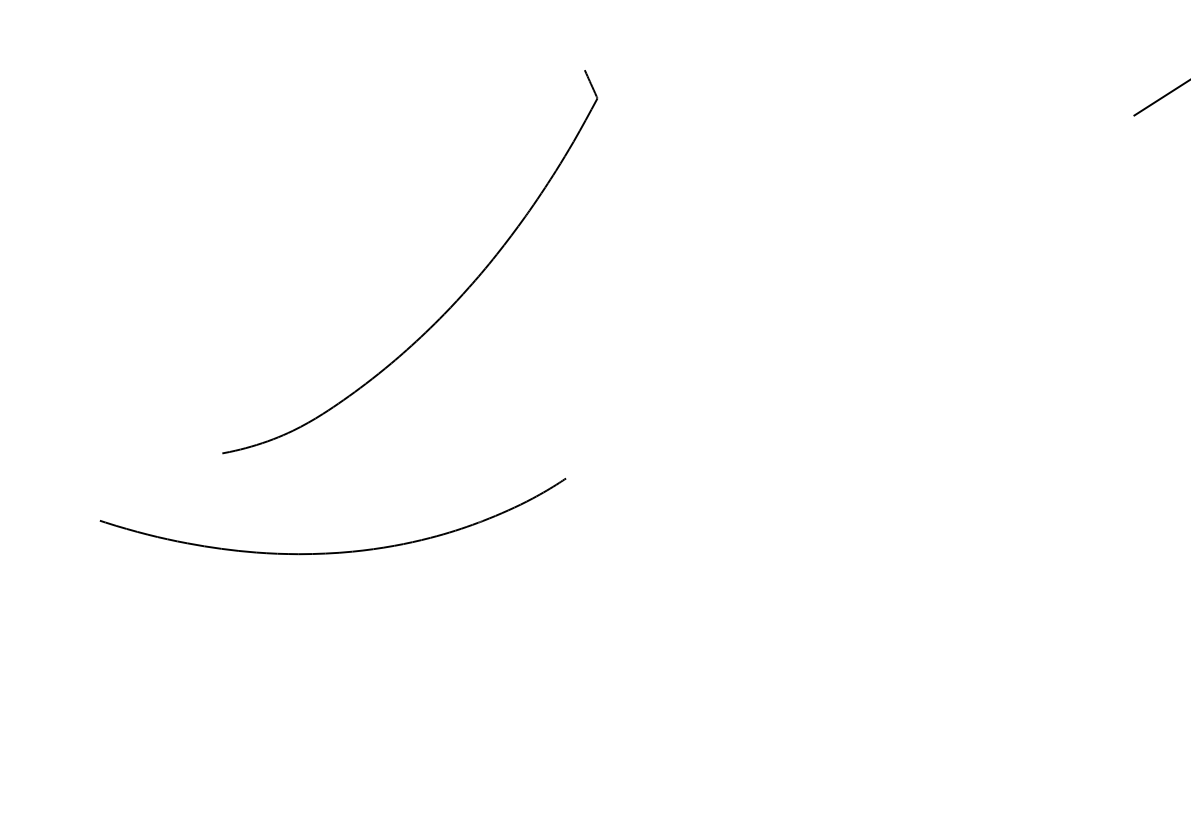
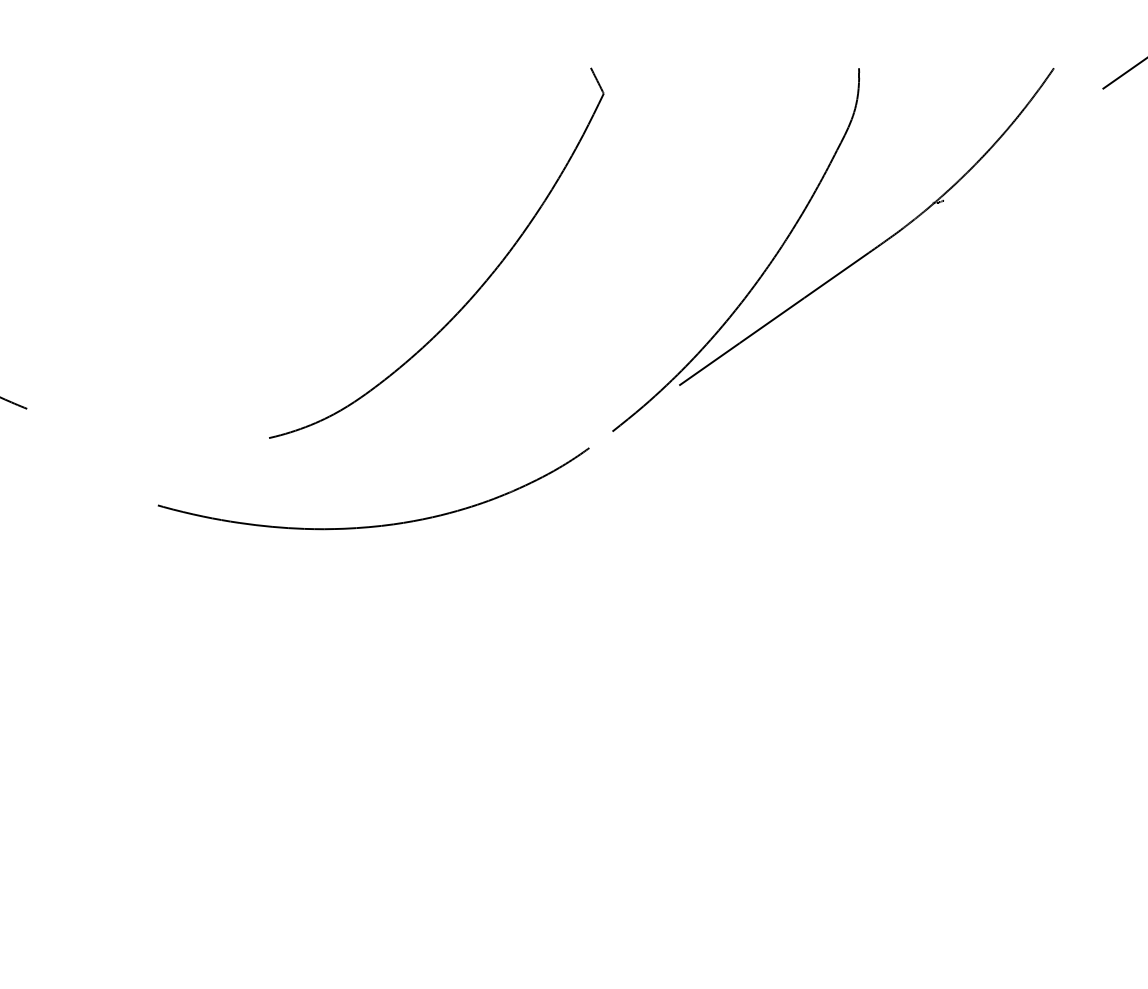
part: (852, 294) -> (848, 265), added

